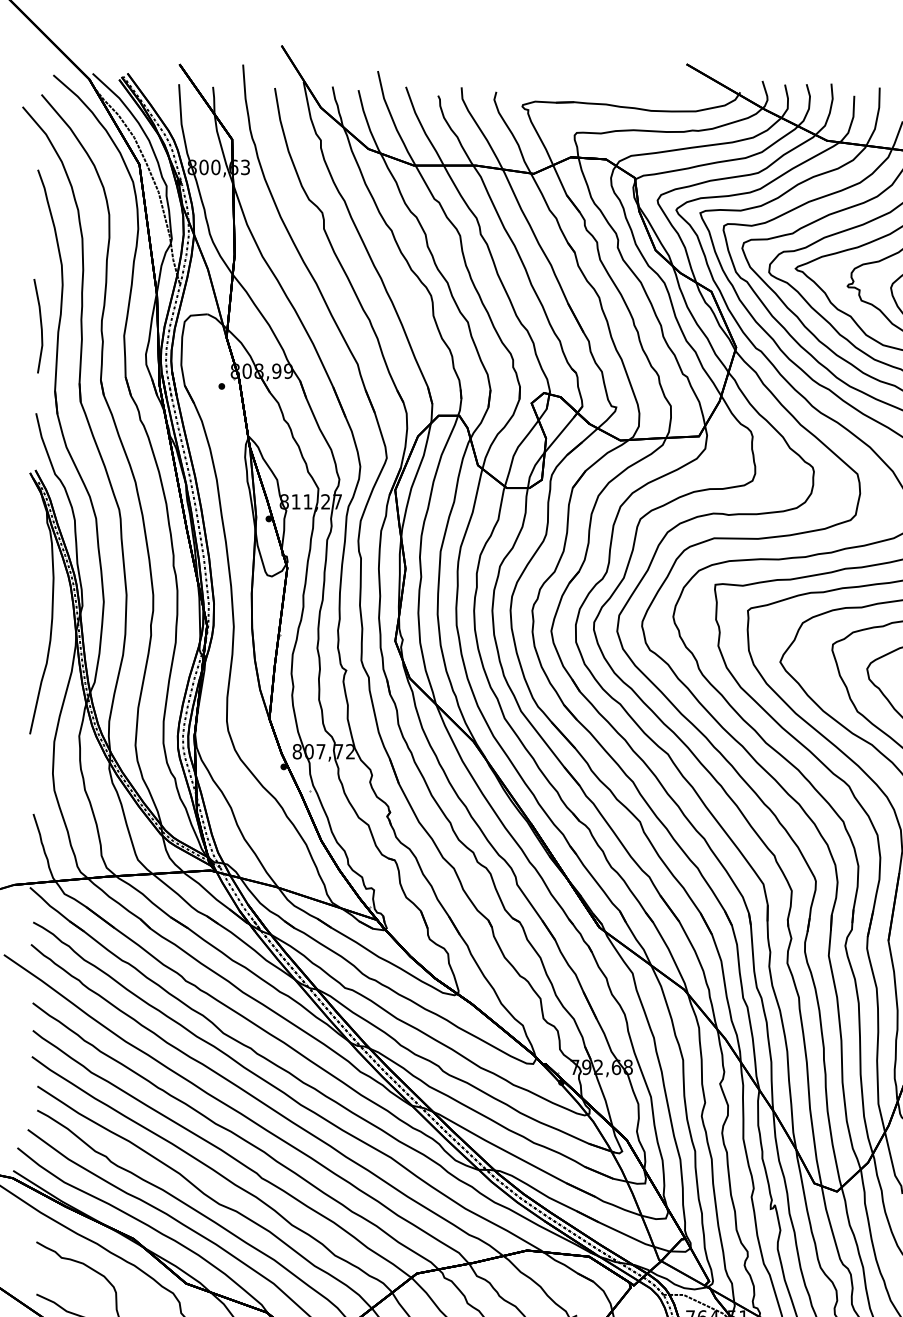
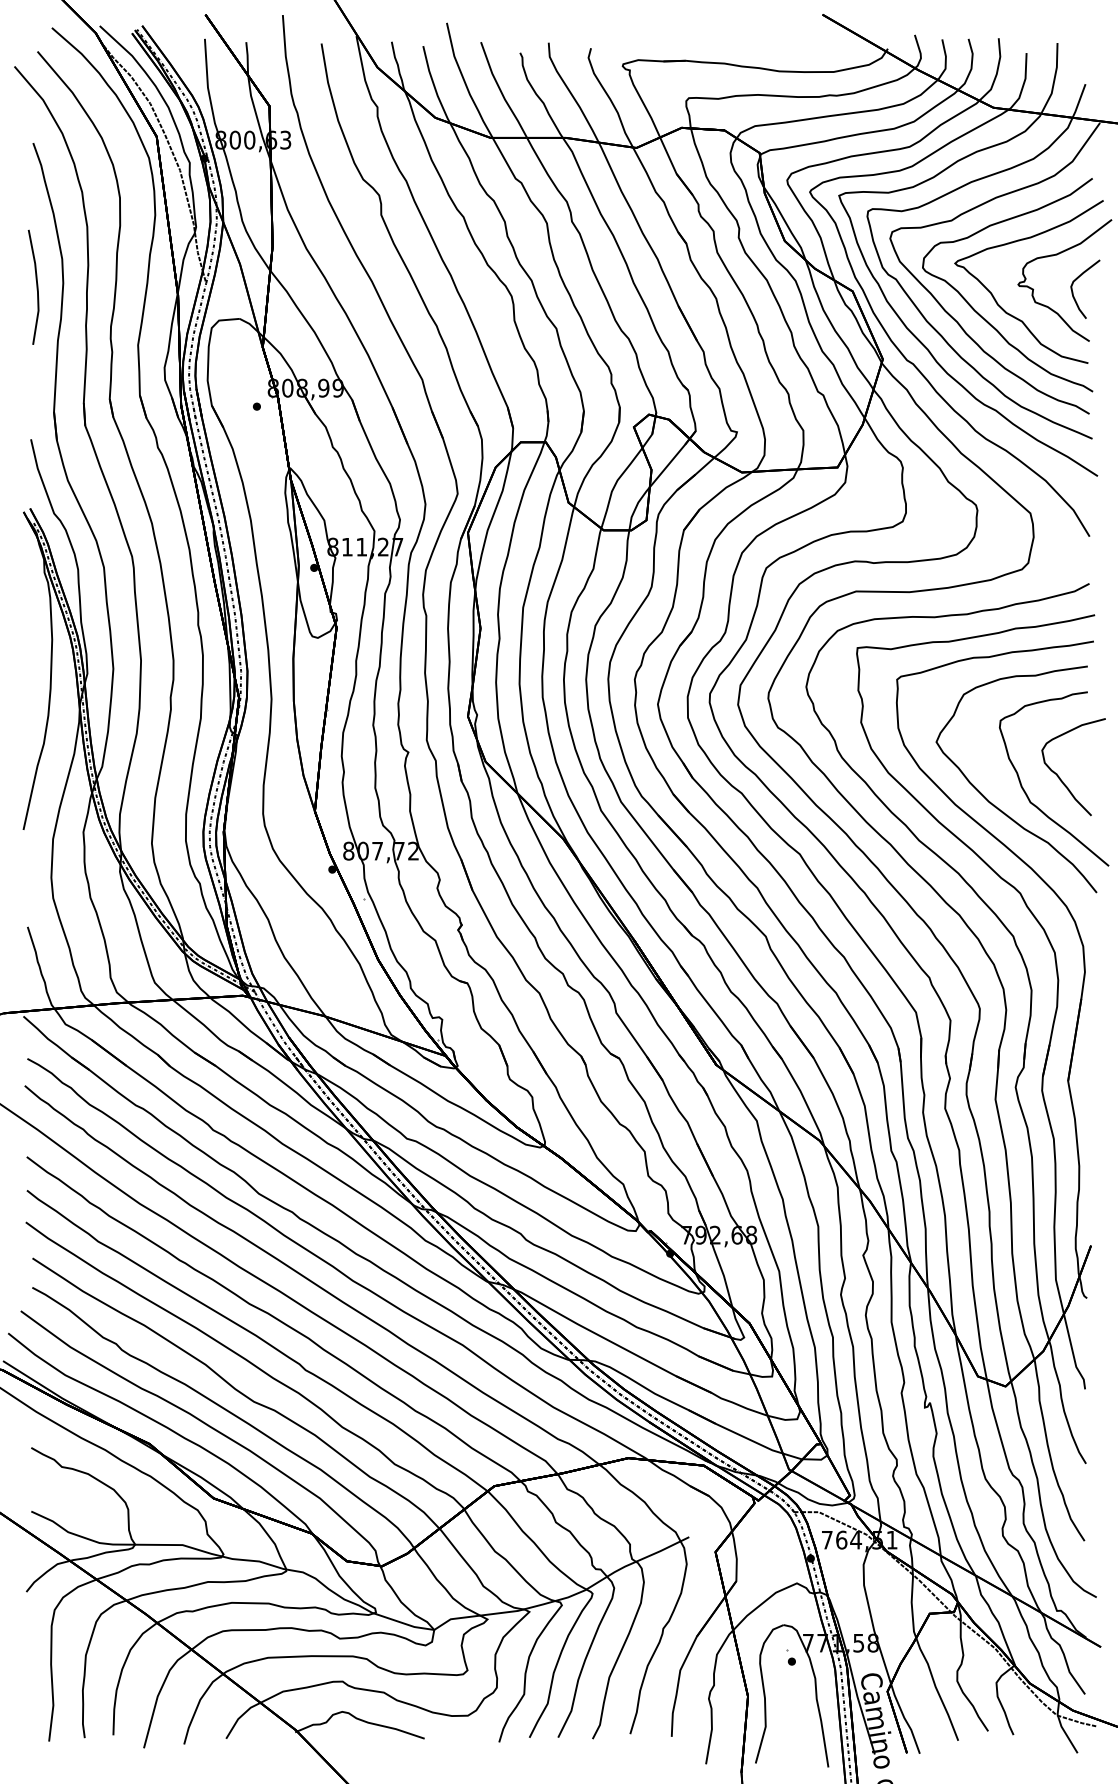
line: (40, 325) -> (36, 286), moved

